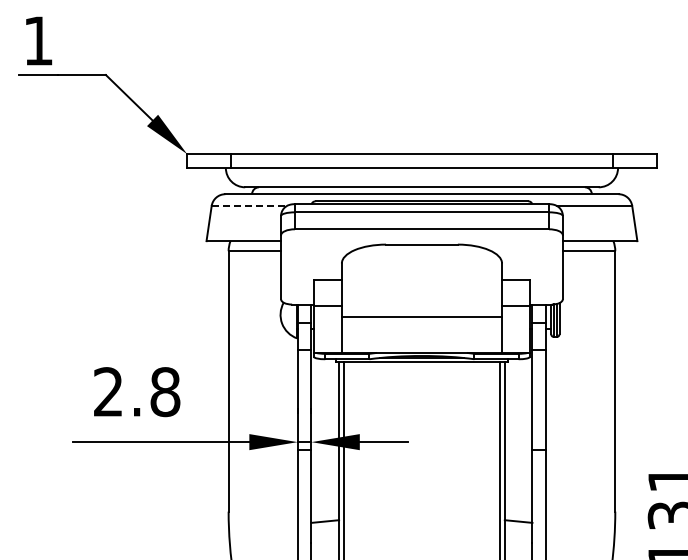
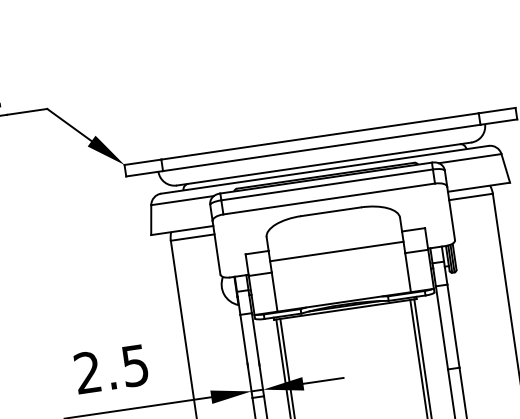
line: (249, 206) -> (182, 200), dashed -> solid
line: (421, 317) -> (336, 251), moved
text: (165, 392) -> (135, 366), 2.8 -> 2.5

